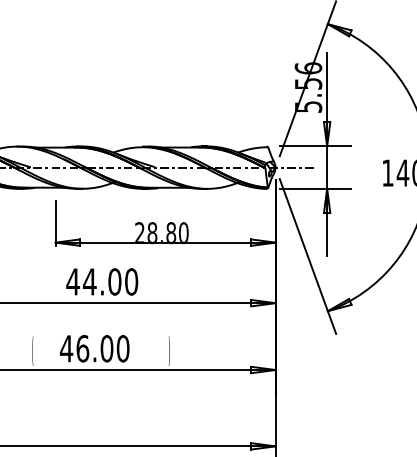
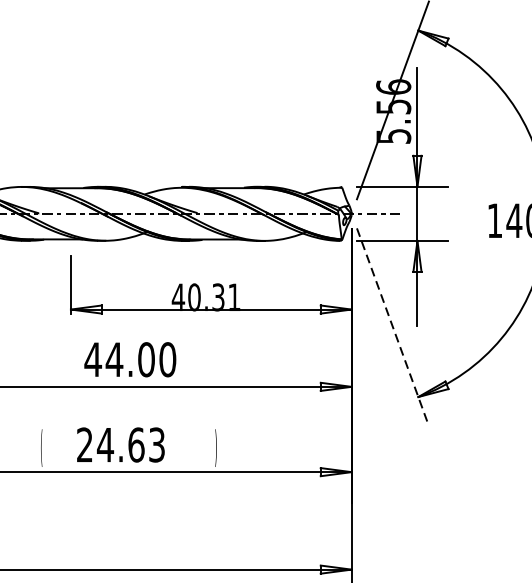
text: (161, 233) -> (205, 297), 28.80 -> 40.31
line: (308, 256) -> (393, 327), solid -> dashed
text: (94, 348) -> (120, 444), 46.00 -> 24.63

